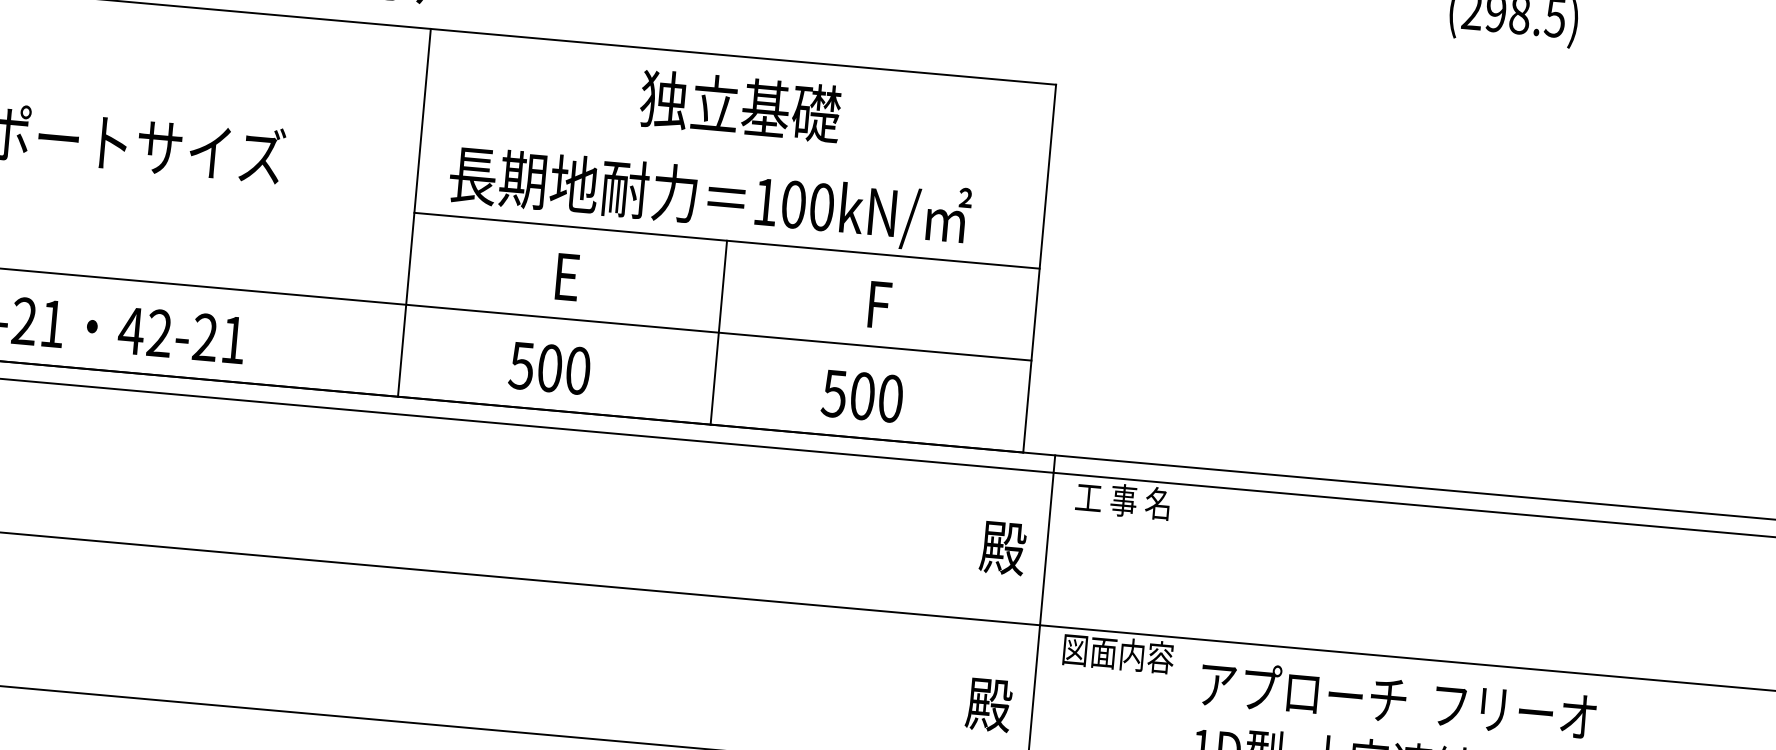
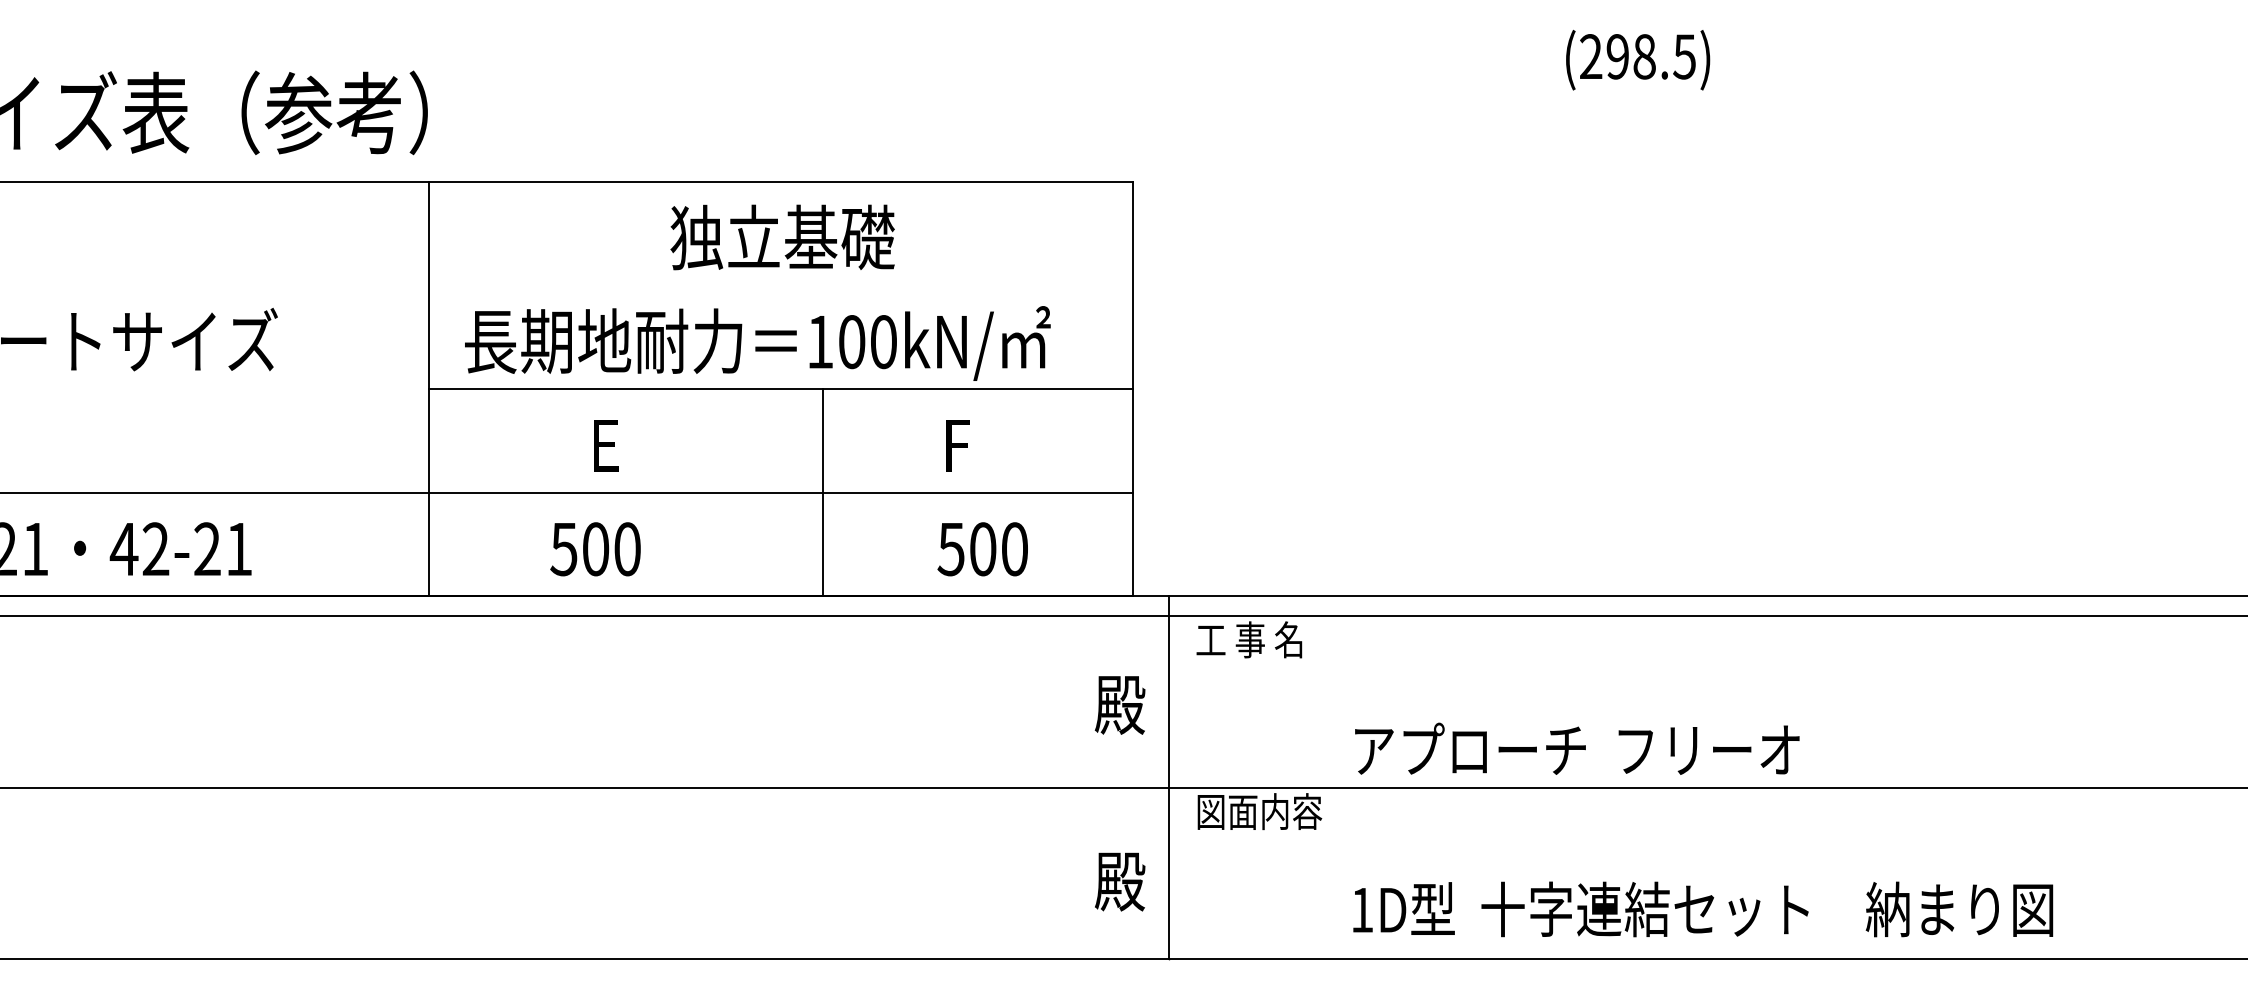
line: (718, 332) -> (822, 492), moved
text: (862, 396) -> (982, 549), moved
text: (1398, 699) -> (1577, 748), moved

